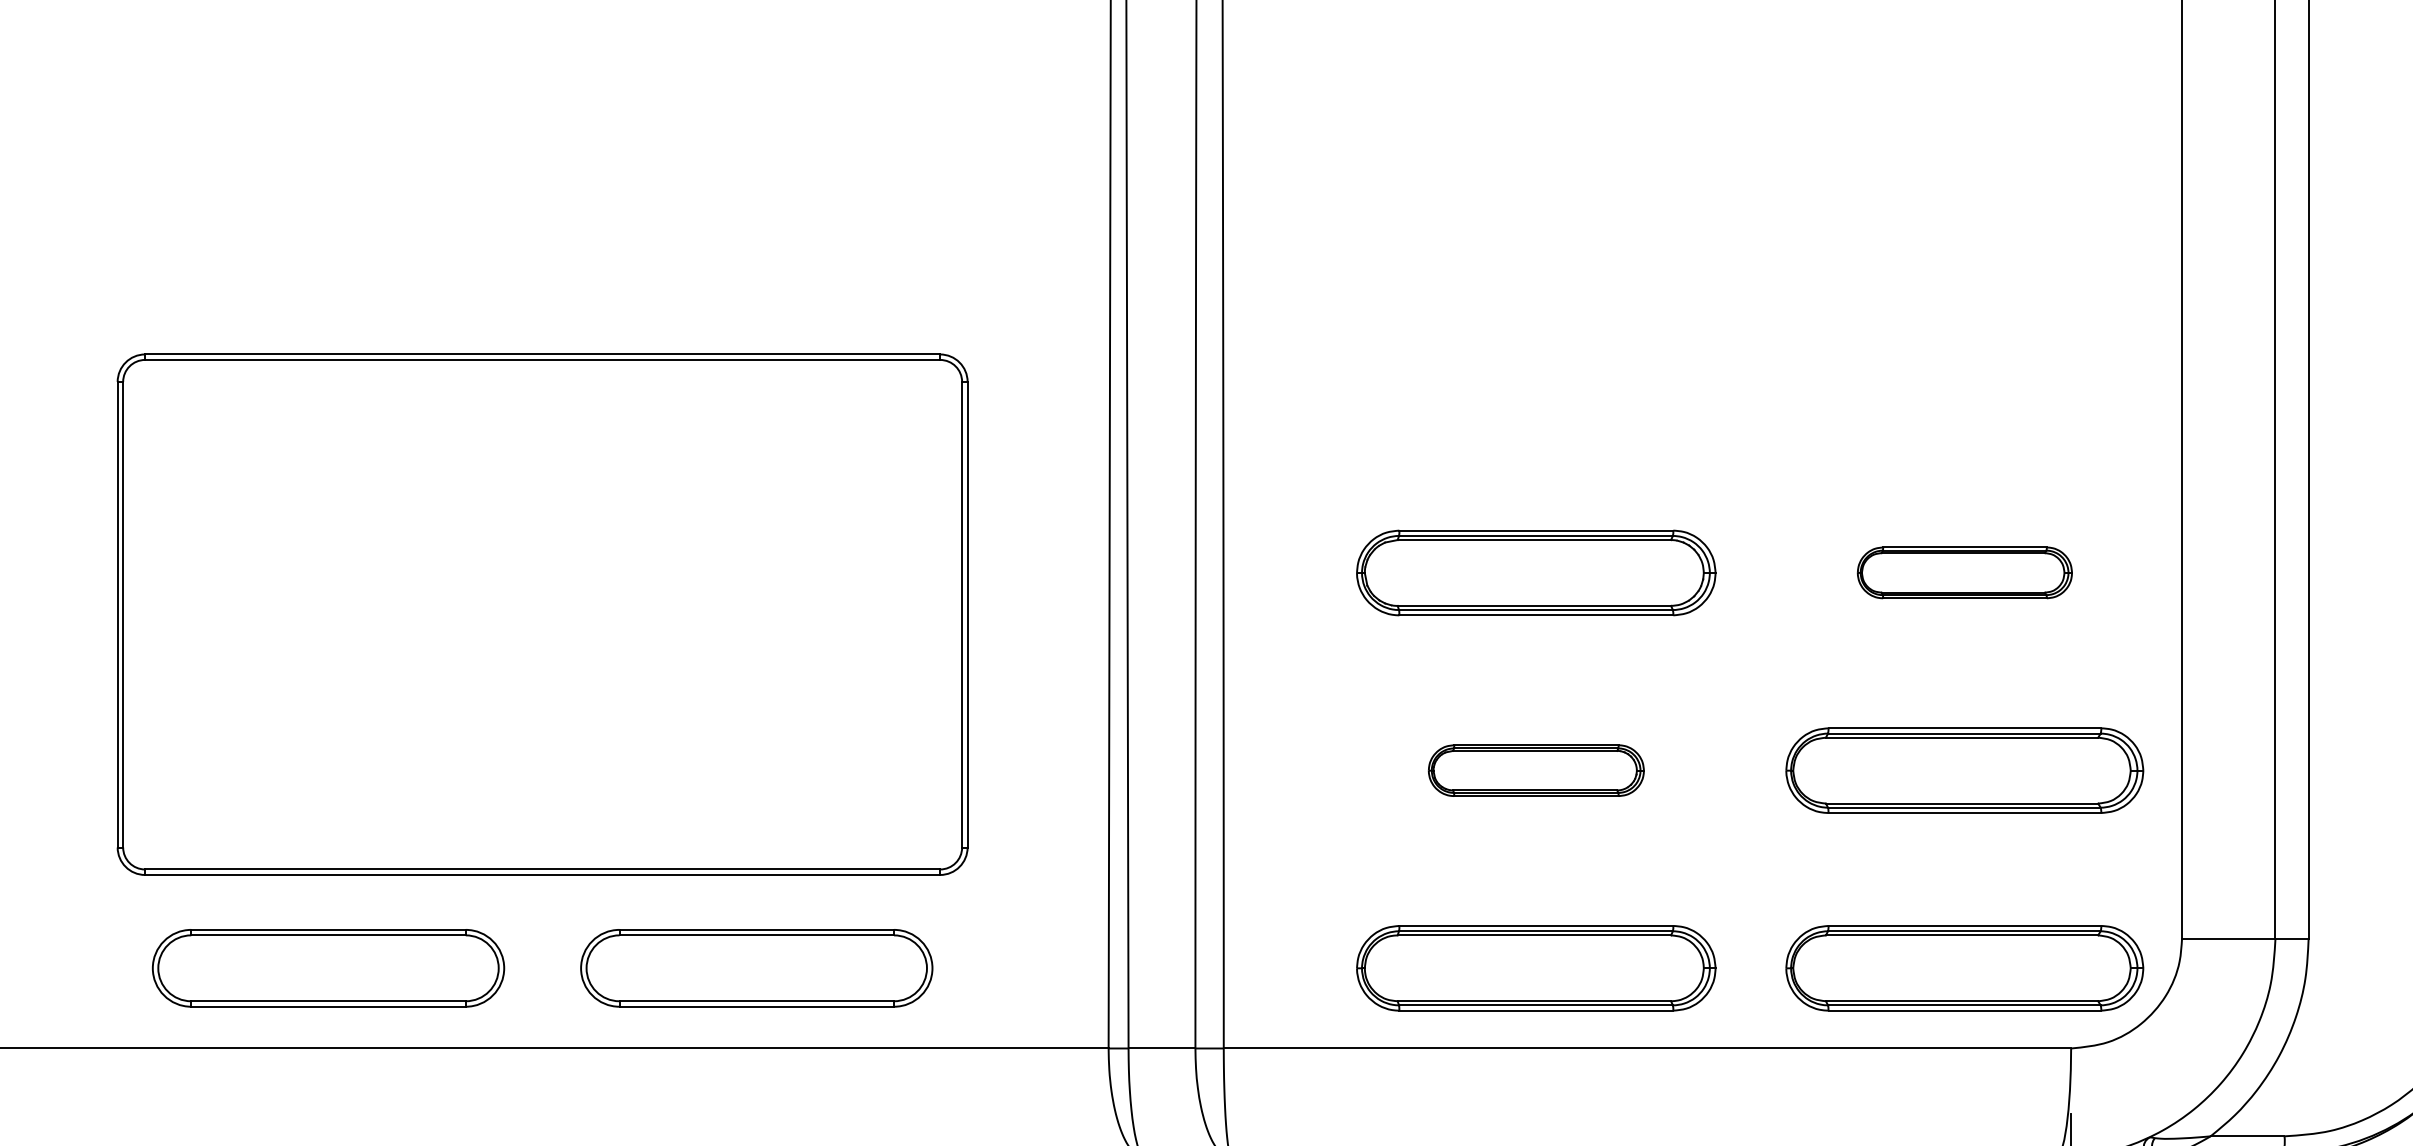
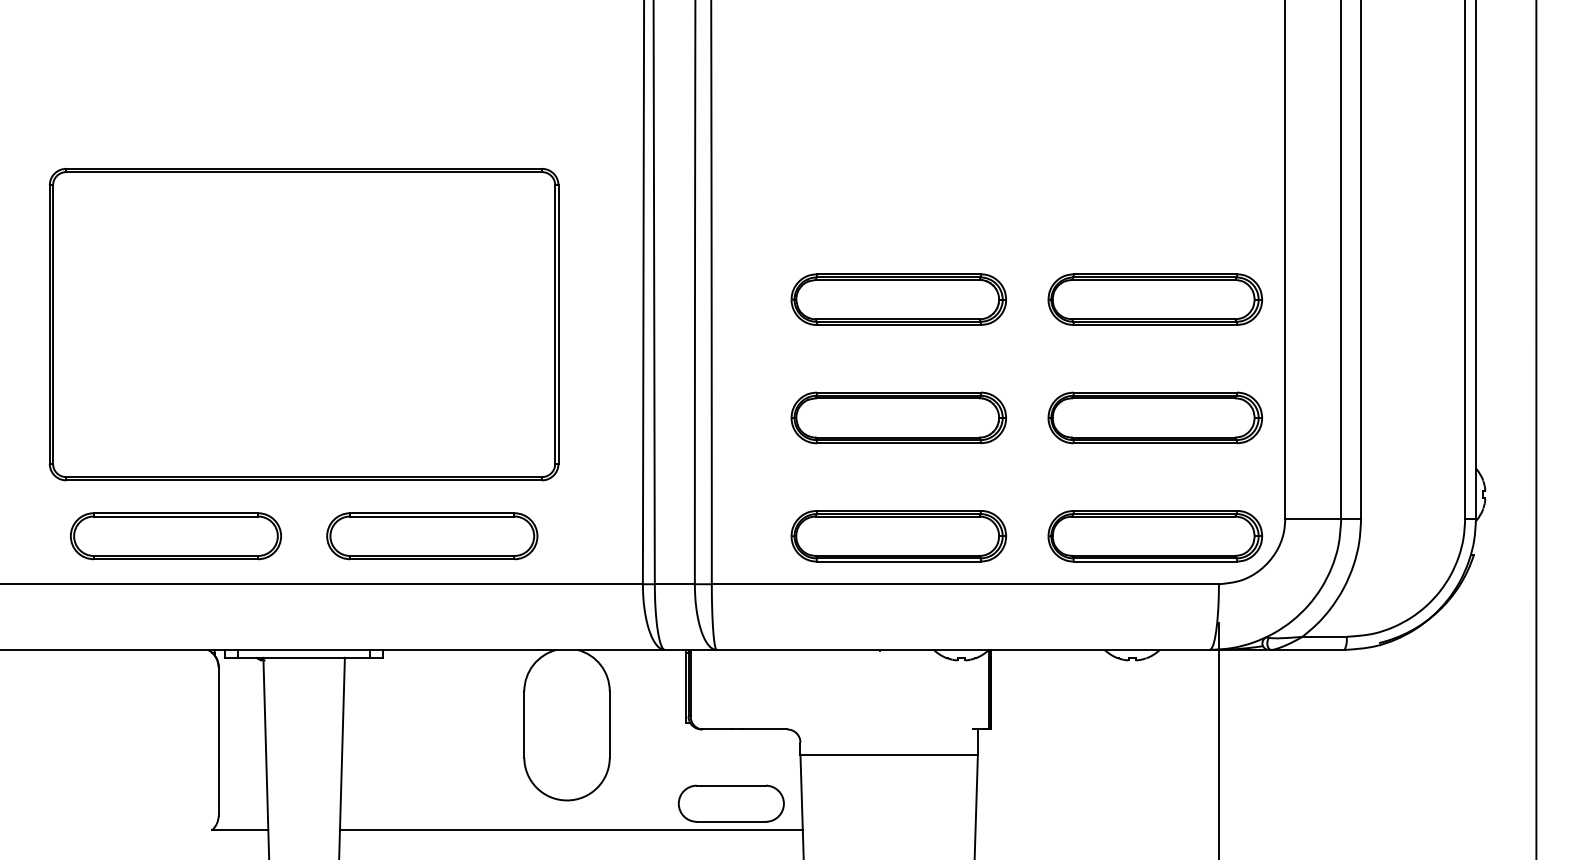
part: (1965, 572) -> (1155, 299), size x1.67
part: (1535, 769) -> (898, 417), size x1.67

